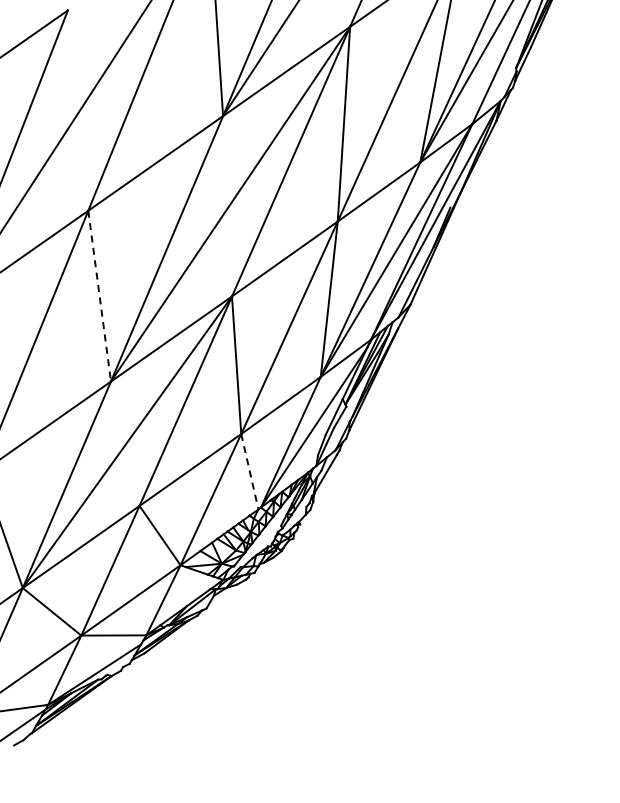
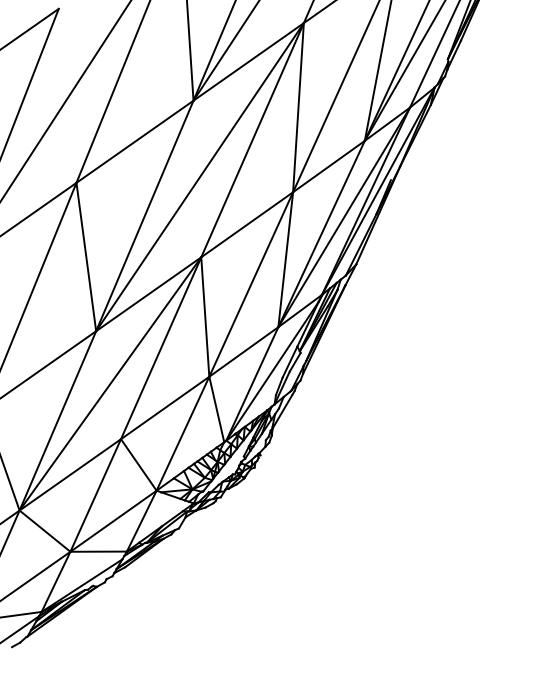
line: (99, 296) -> (86, 257), dashed -> solid
line: (249, 471) -> (216, 409), dashed -> solid

